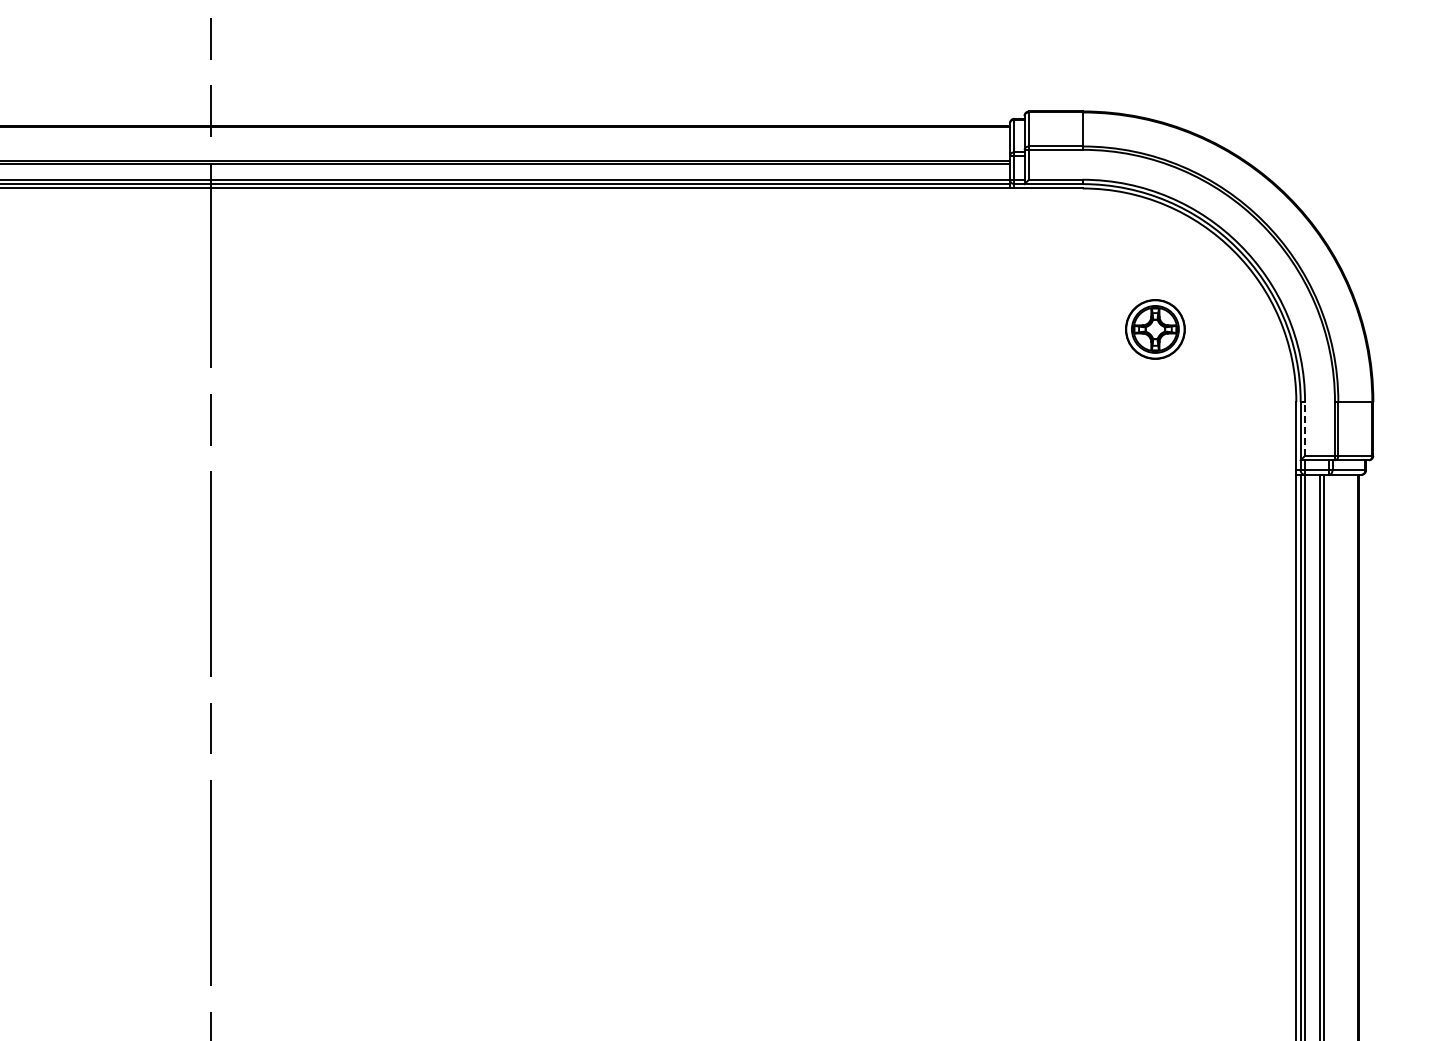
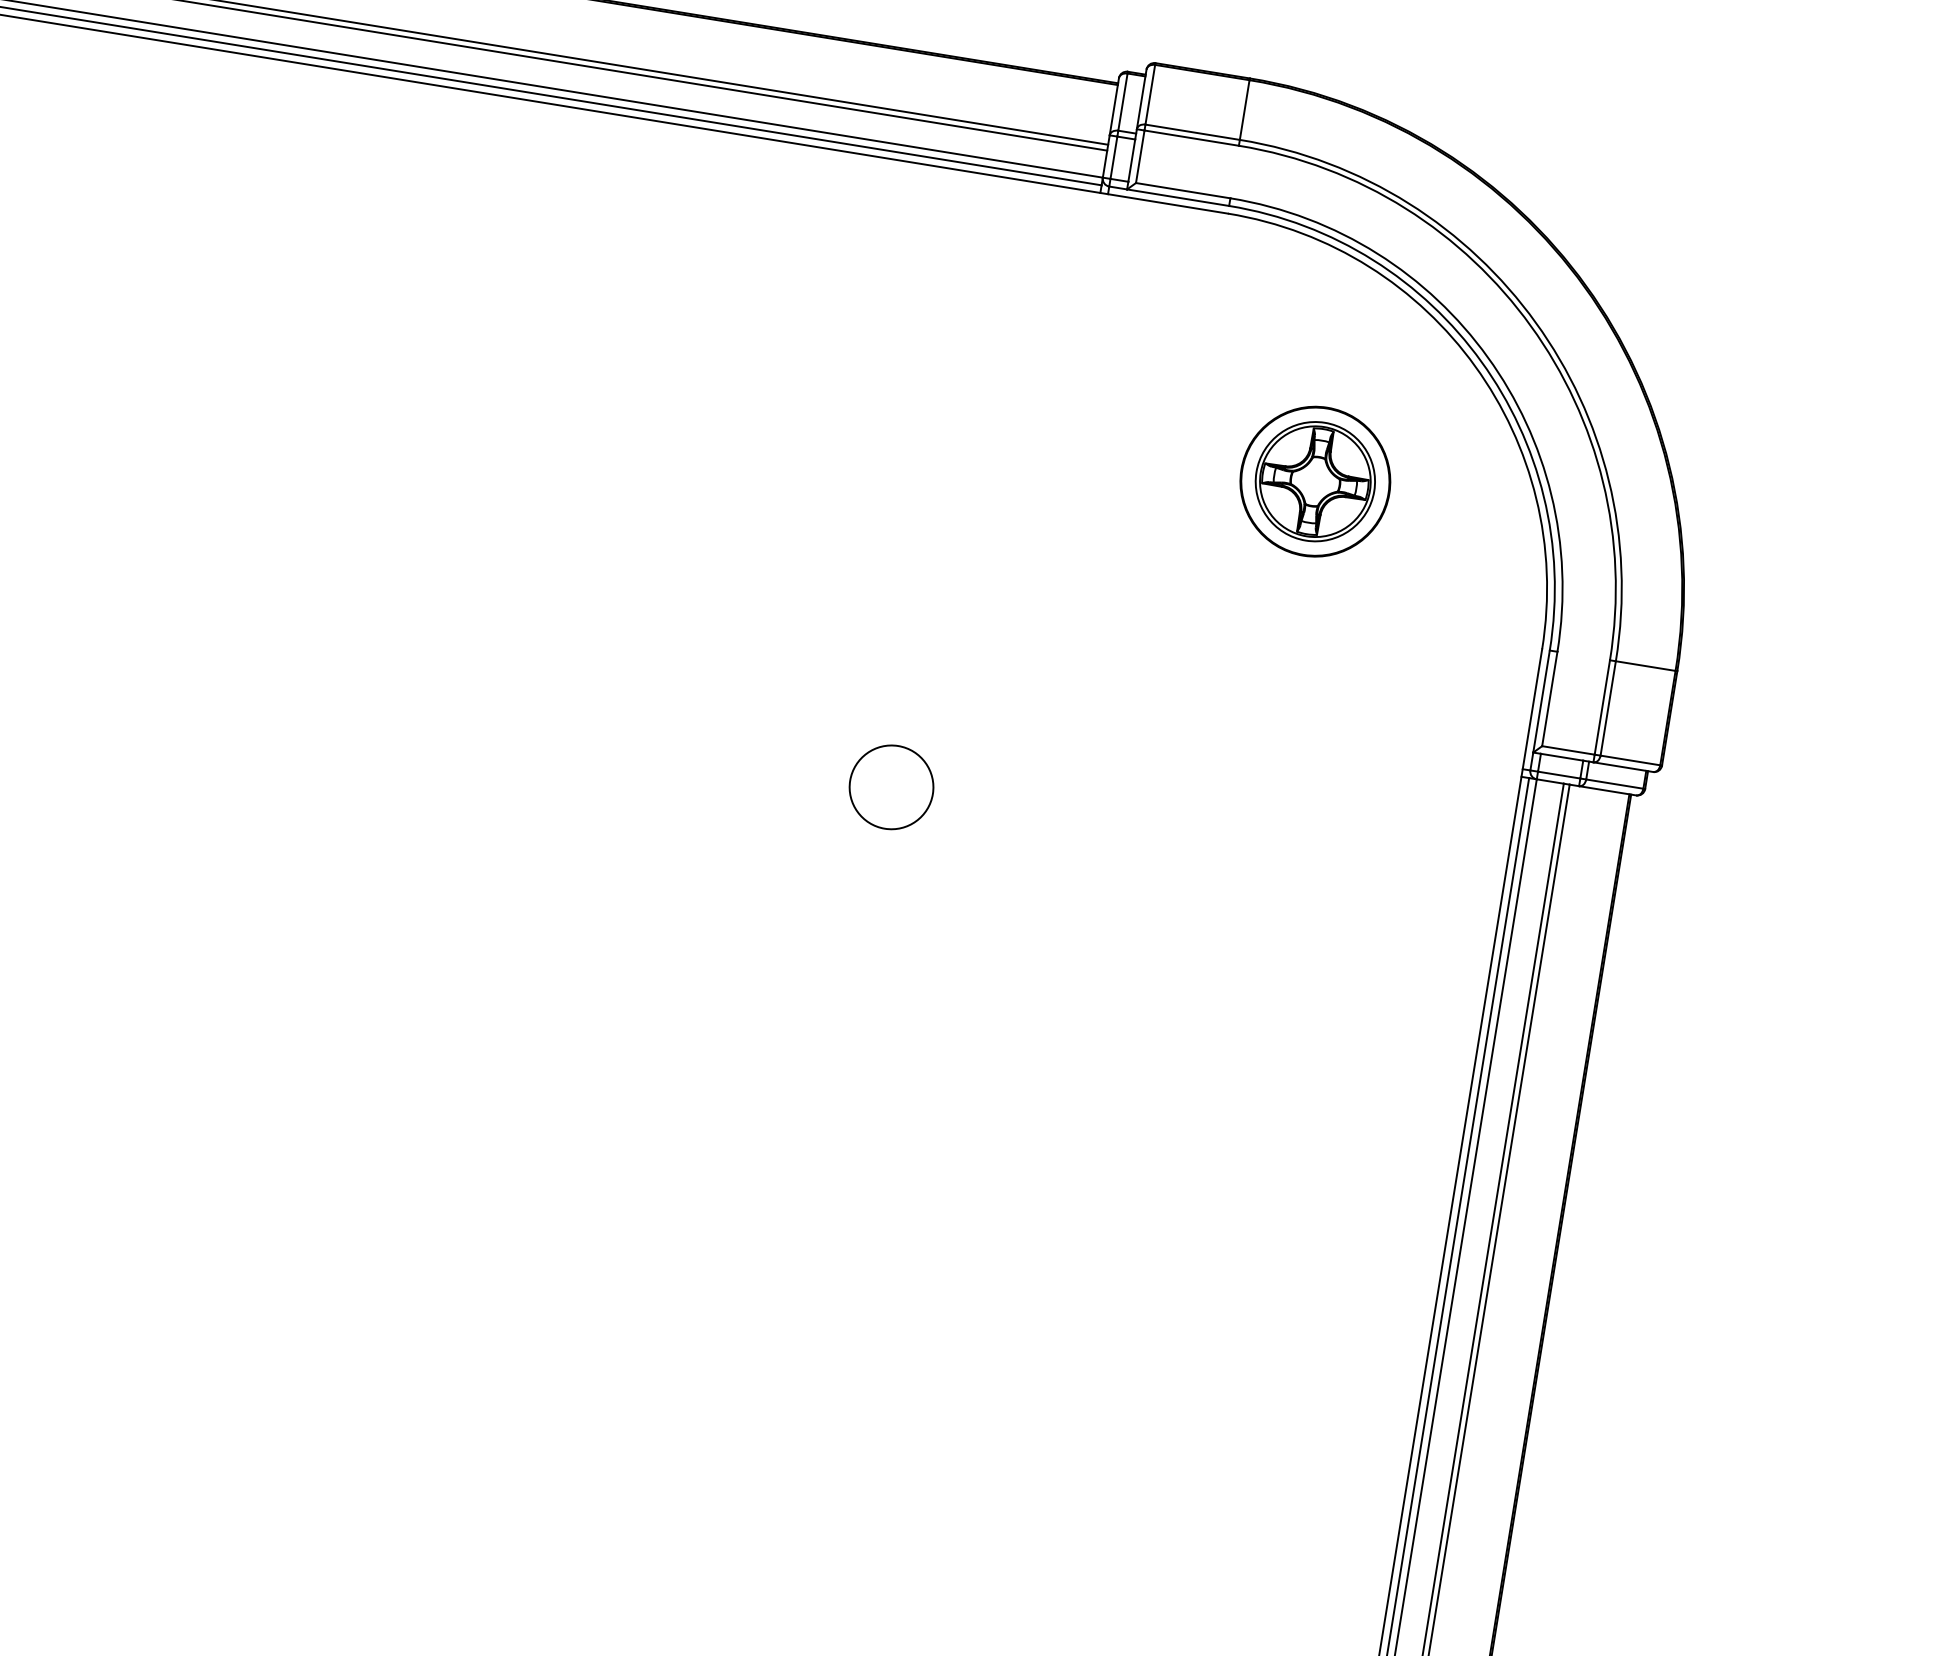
part: (1155, 329) -> (1315, 481), size x1.43
line: (1305, 428) -> (1550, 698), dashed -> solid
circle: (947, 536) -> (891, 786), added

